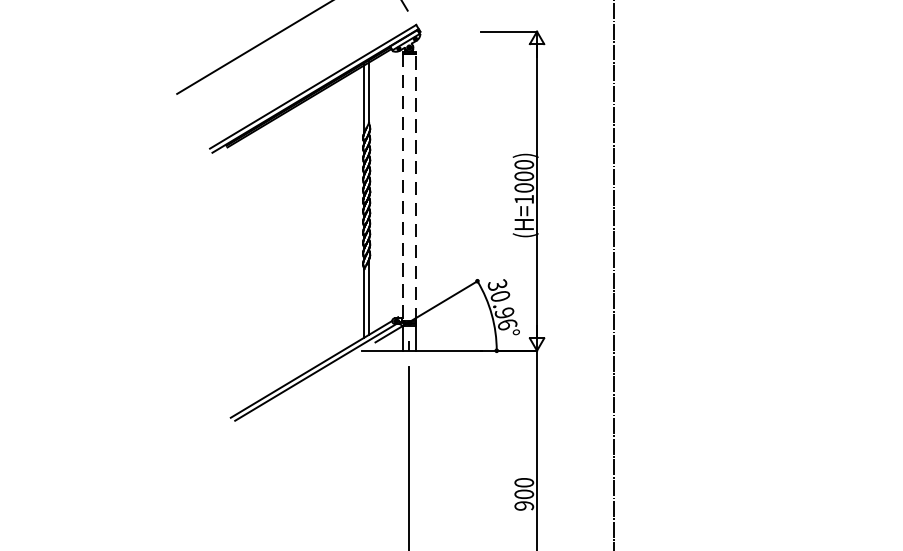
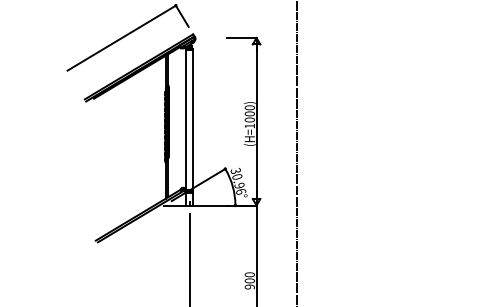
line: (415, 186) -> (192, 119), dashed -> solid
line: (403, 188) -> (186, 120), dashed -> solid

